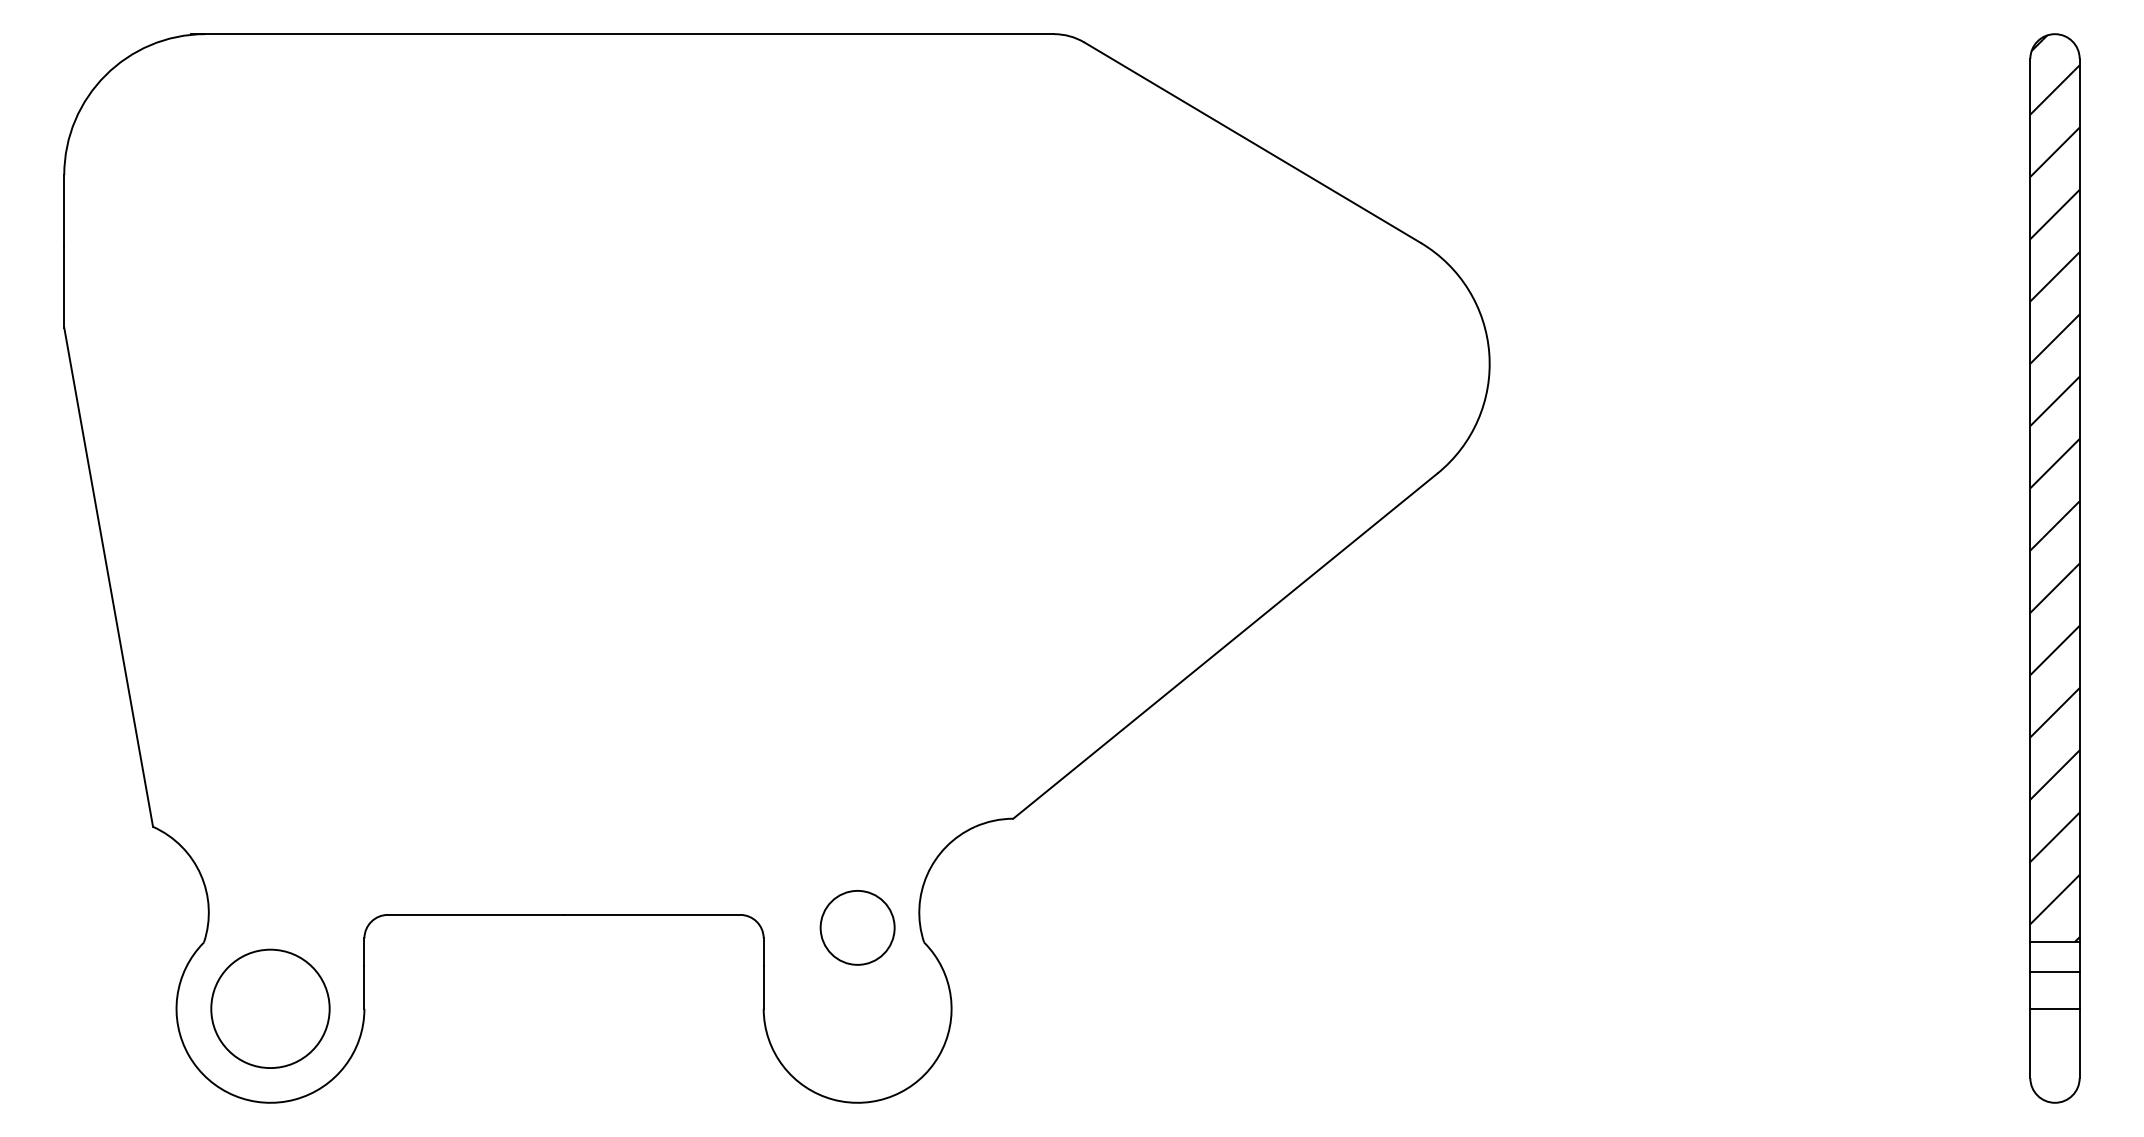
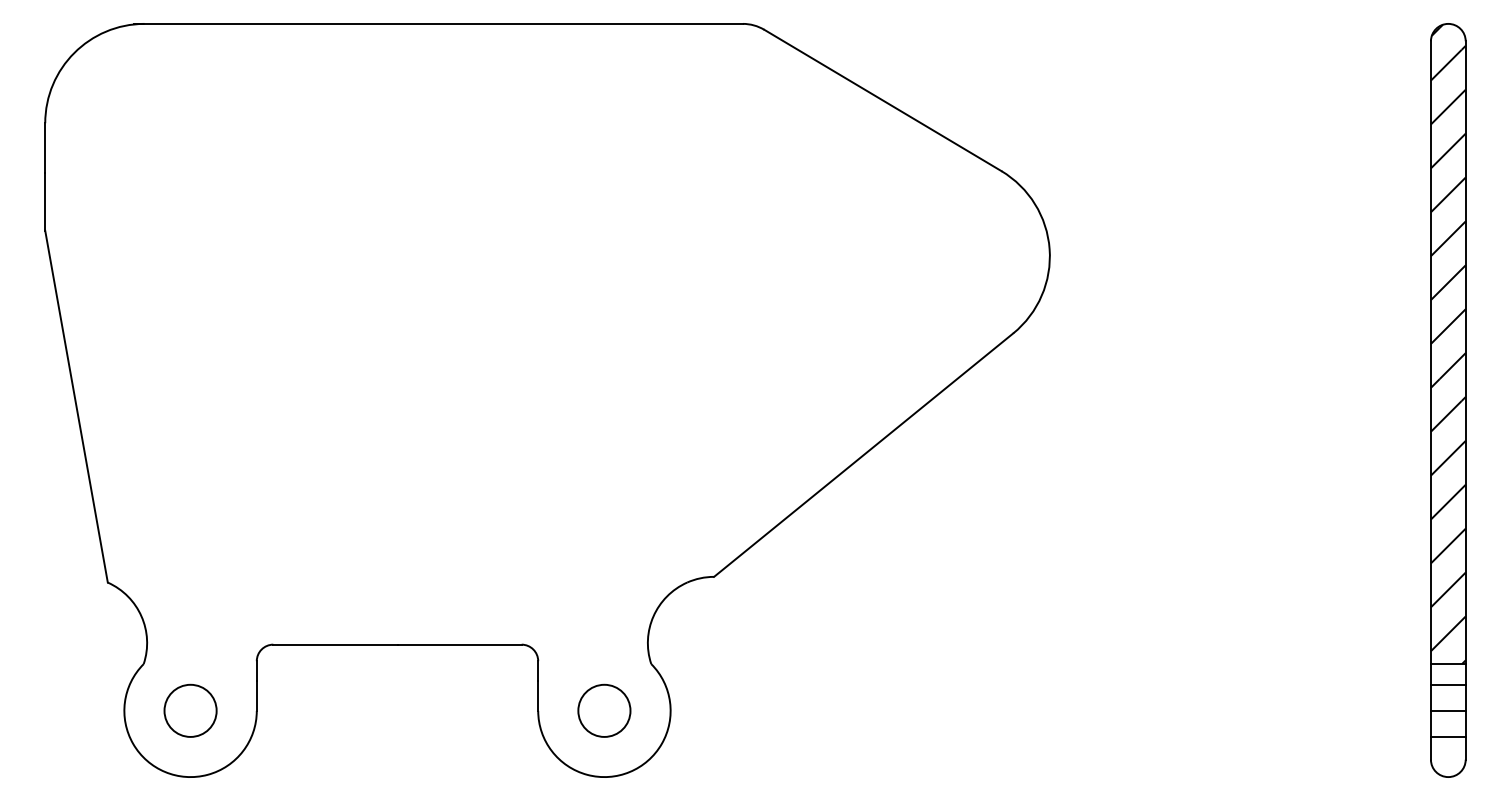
circle: (857, 927) -> (604, 710), moved
circle: (270, 1008) -> (190, 710), size x0.62
line: (2054, 1045) -> (1447, 736), added

